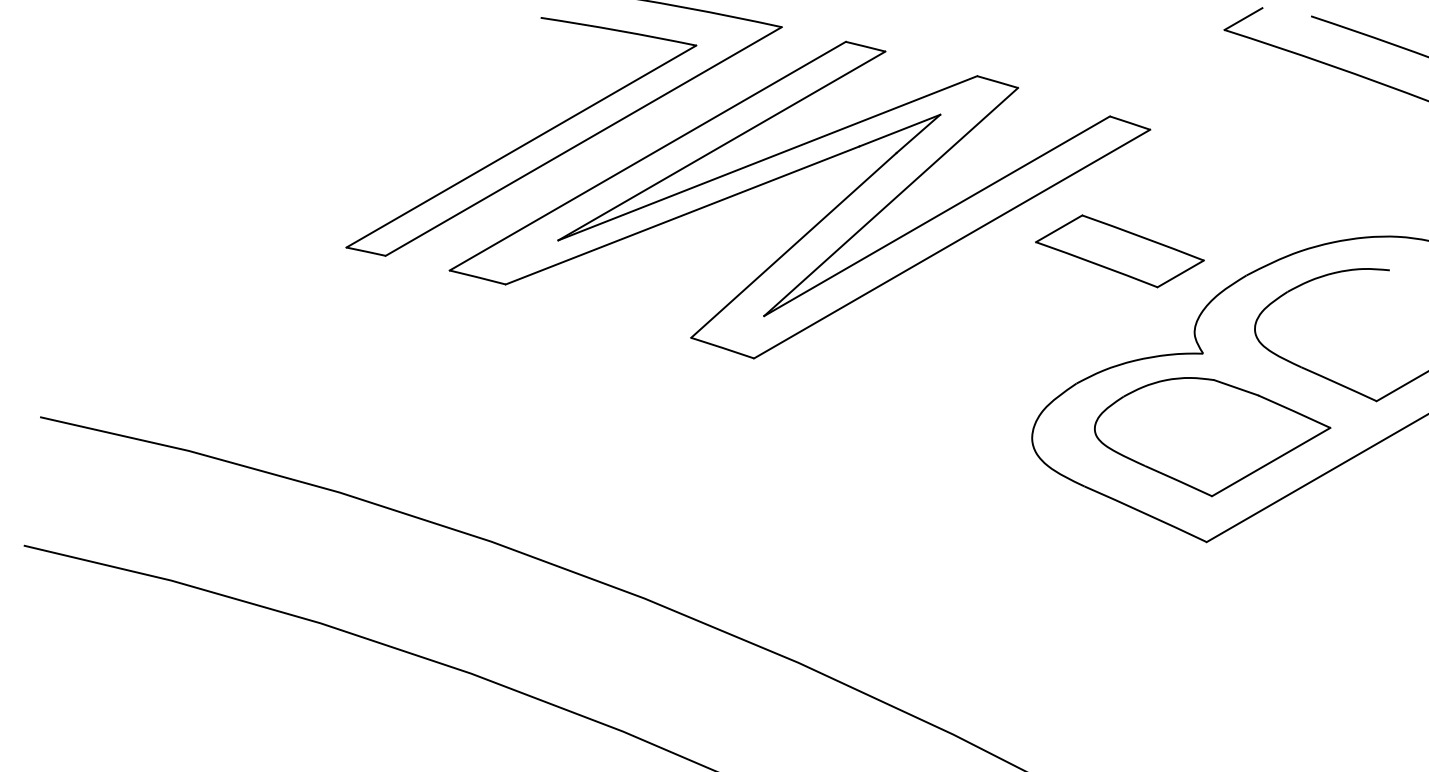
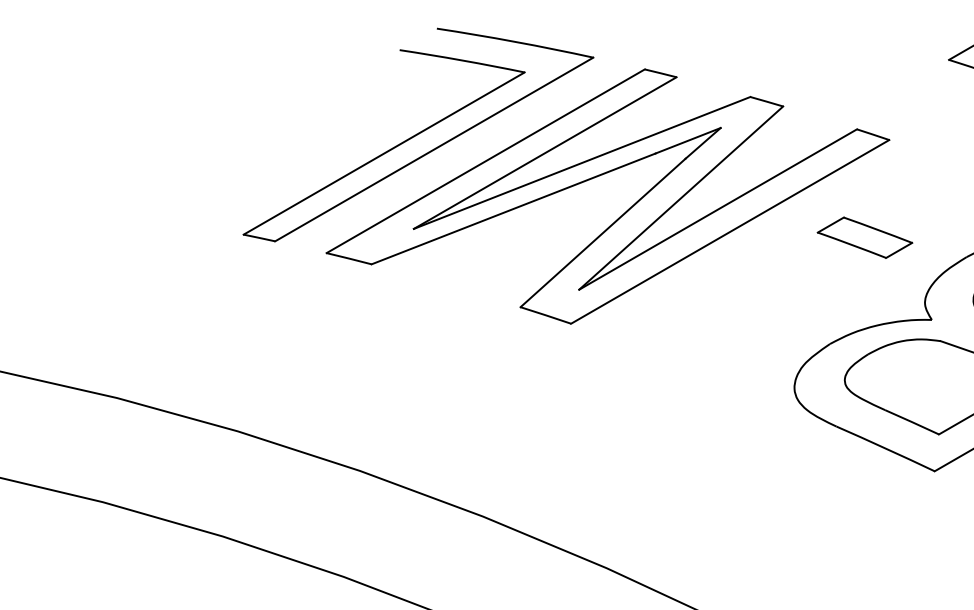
part: (1119, 251) -> (864, 237), size x0.7

